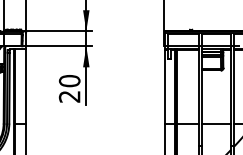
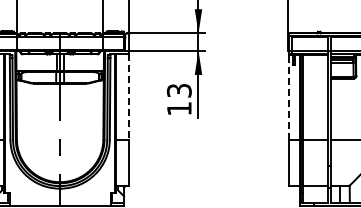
line: (26, 86) -> (129, 96), solid -> dashed
line: (164, 86) -> (288, 96), solid -> dashed
text: (68, 88) -> (178, 99), 20 -> 13

